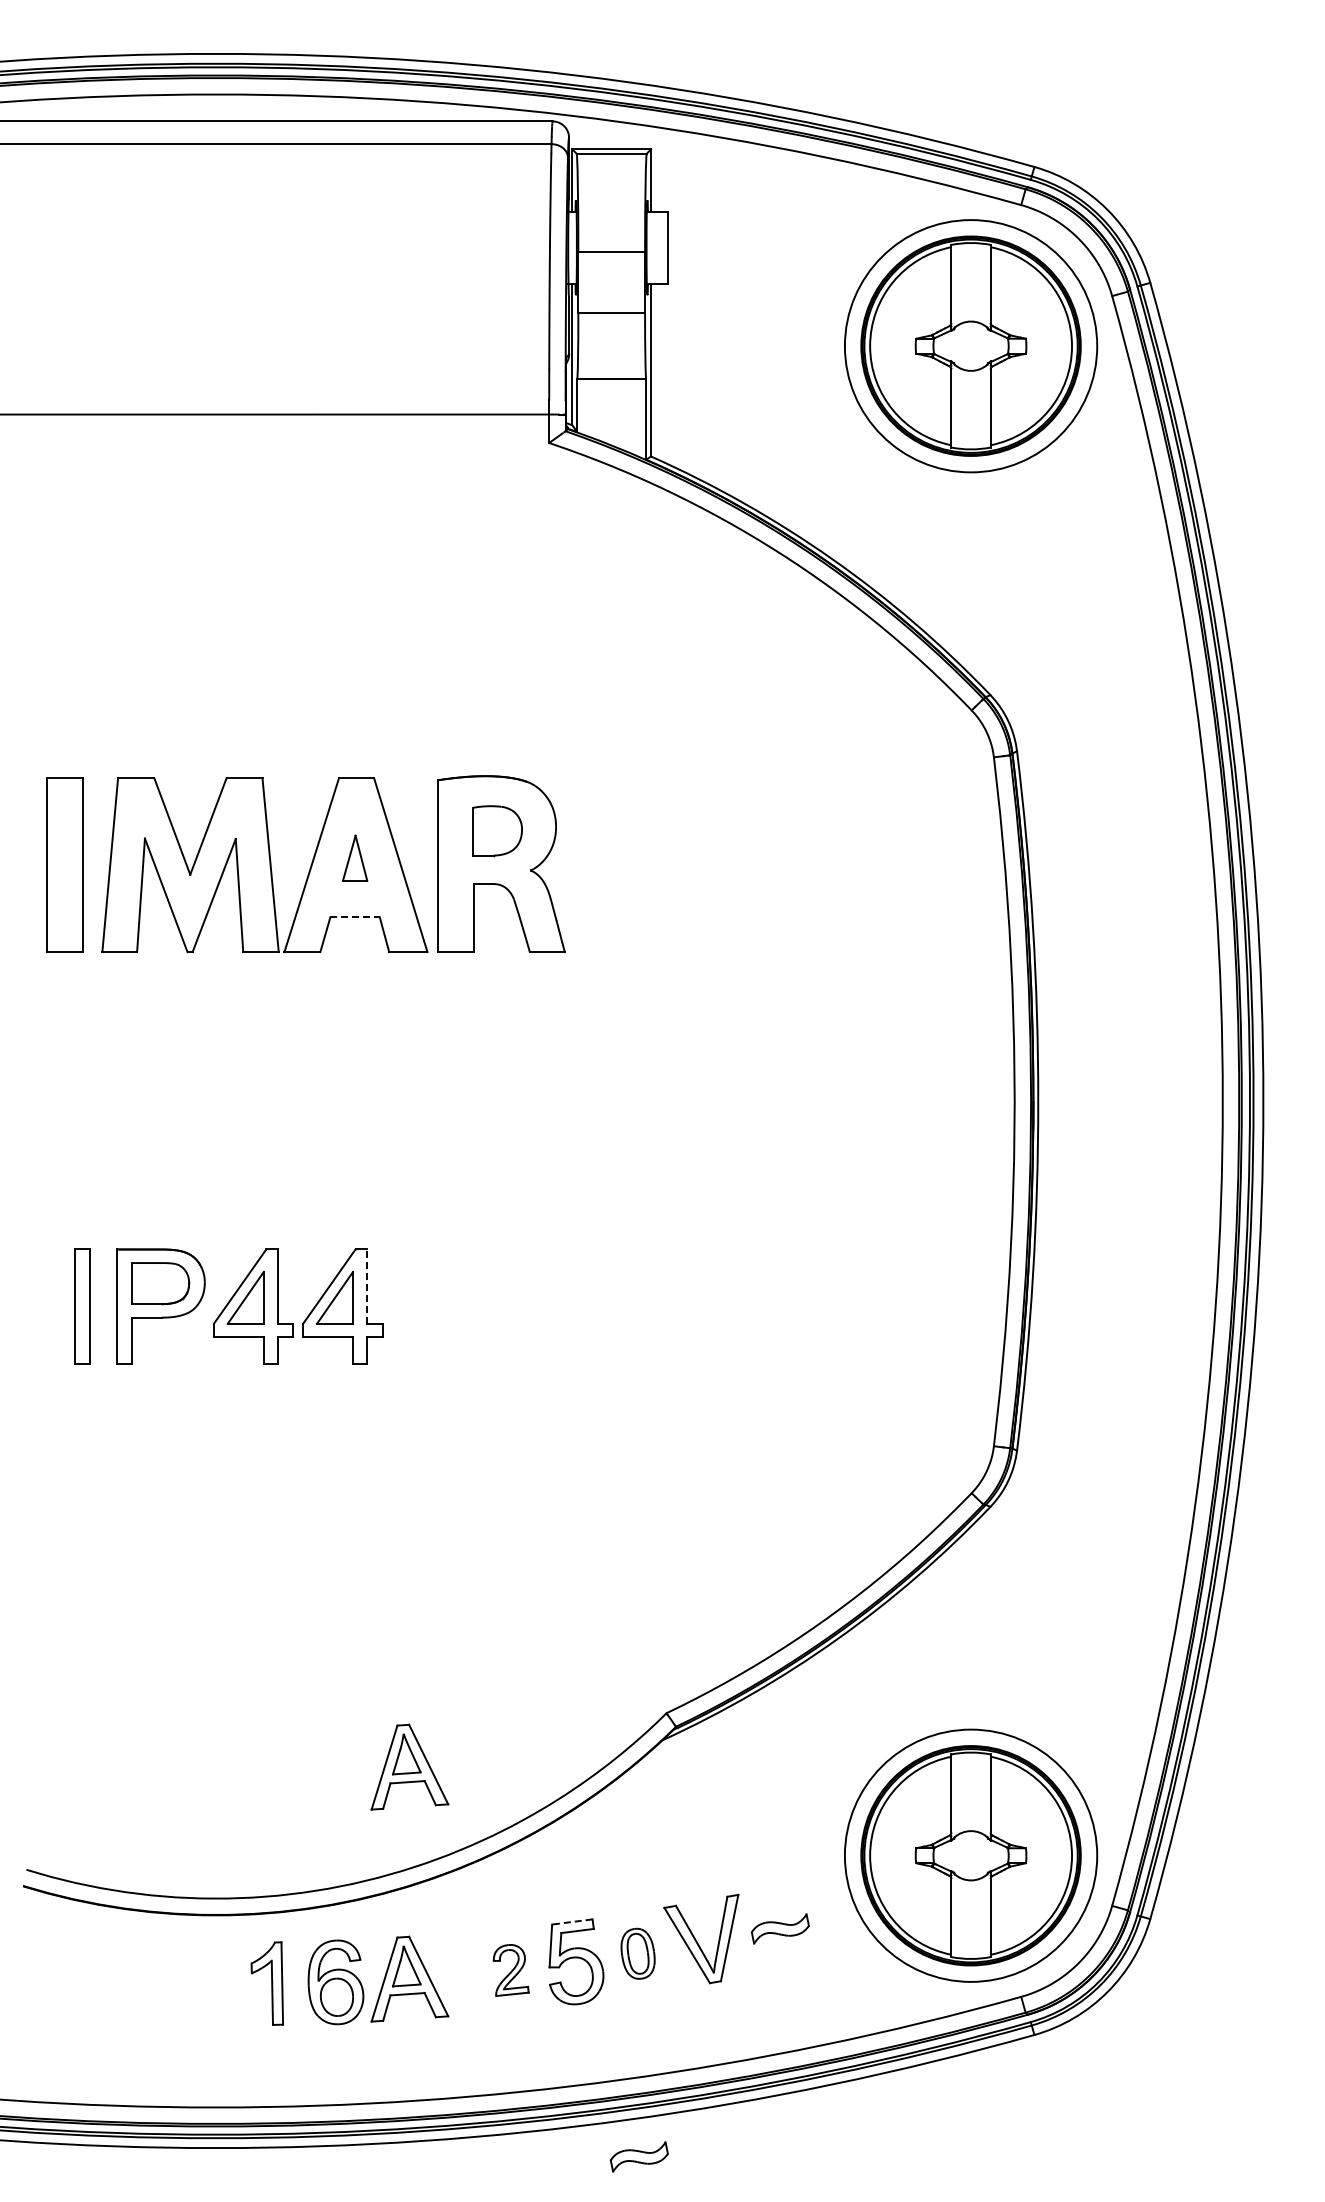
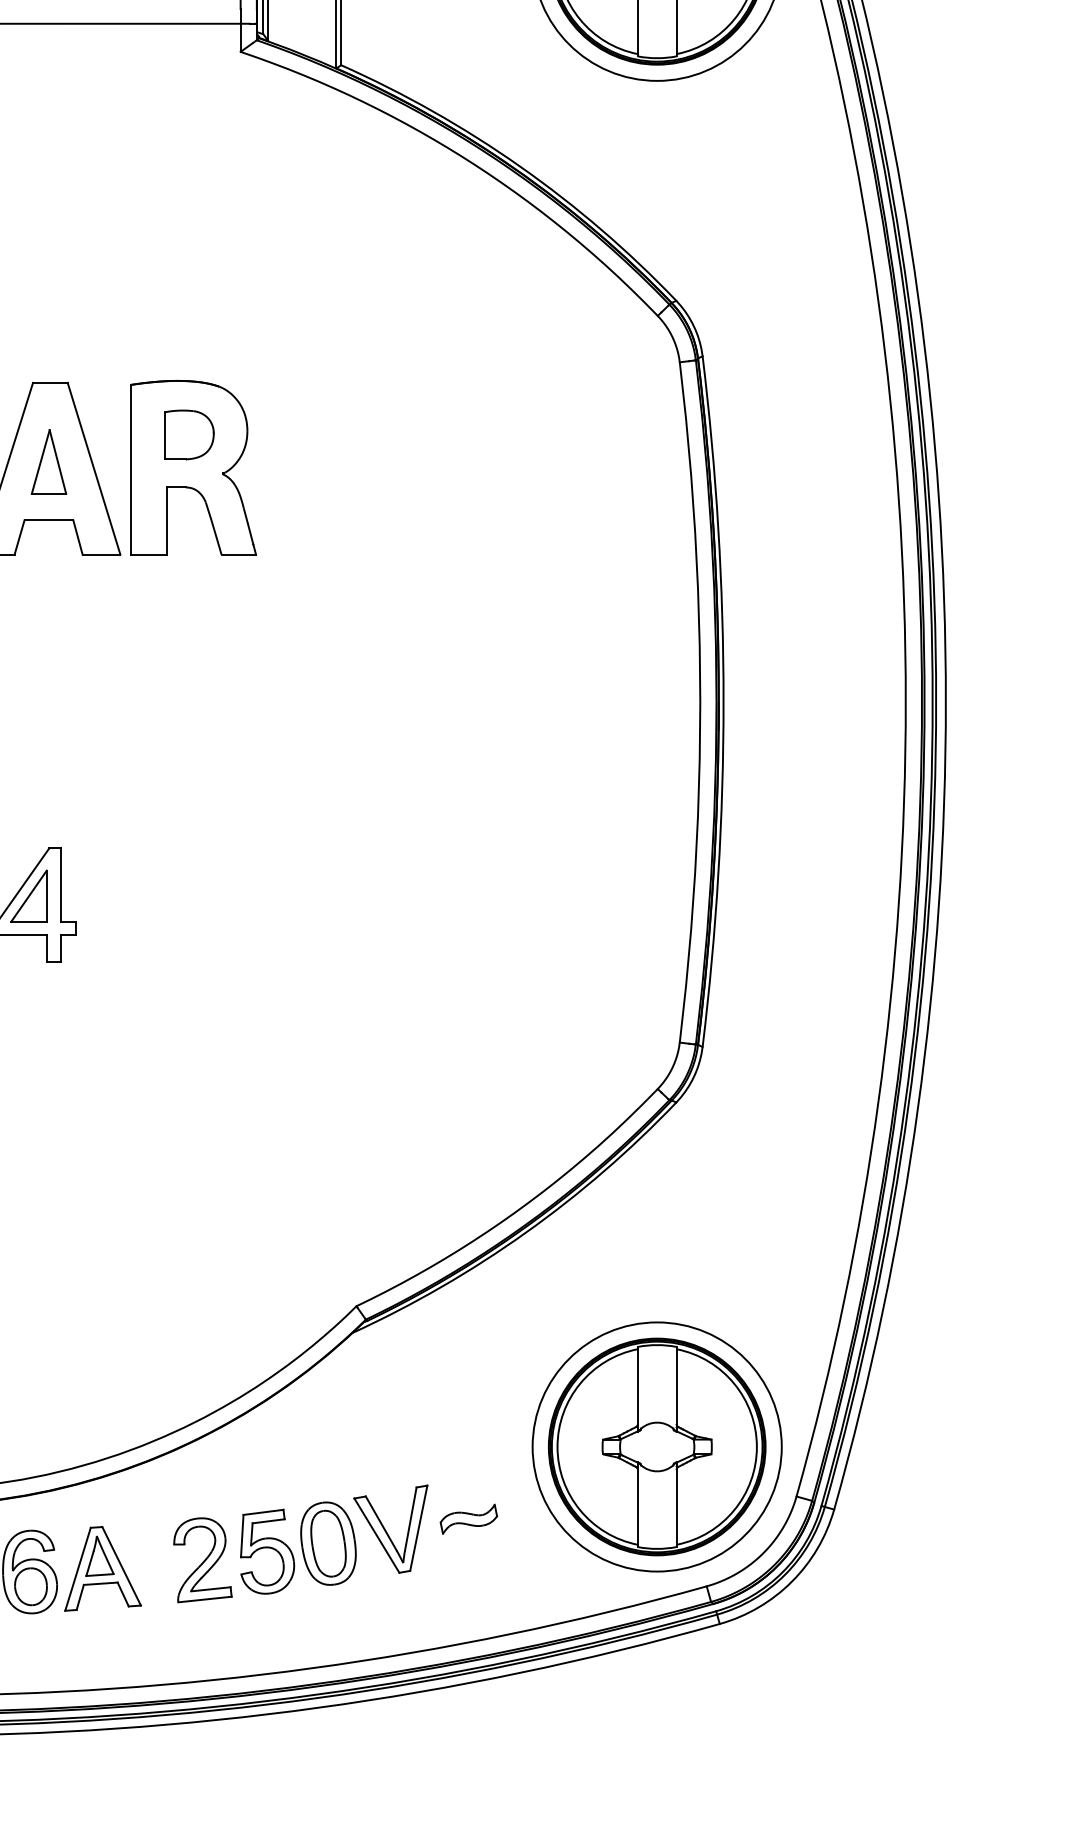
part: (354, 858) -> (48, 462), size x1.43
line: (355, 917) -> (49, 520), dashed -> solid
line: (367, 1286) -> (61, 884), dashed -> solid
part: (409, 1766) -> (102, 1358), removed
line: (571, 1922) -> (262, 1512), dashed -> solid
part: (637, 1953) -> (327, 1543), size x1.67
part: (511, 1970) -> (203, 1560), size x1.67
part: (638, 2156) -> (328, 1743), removed

